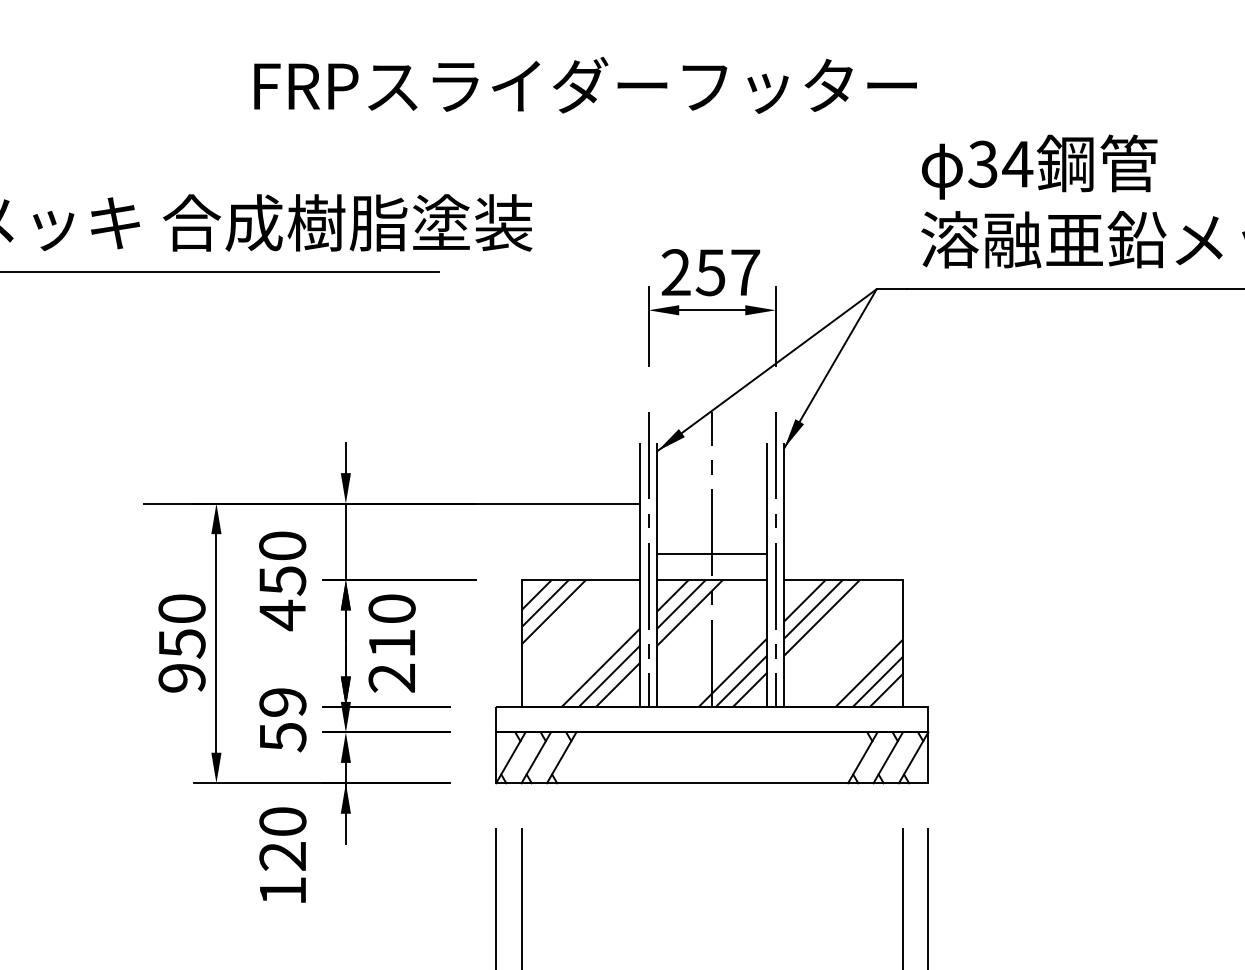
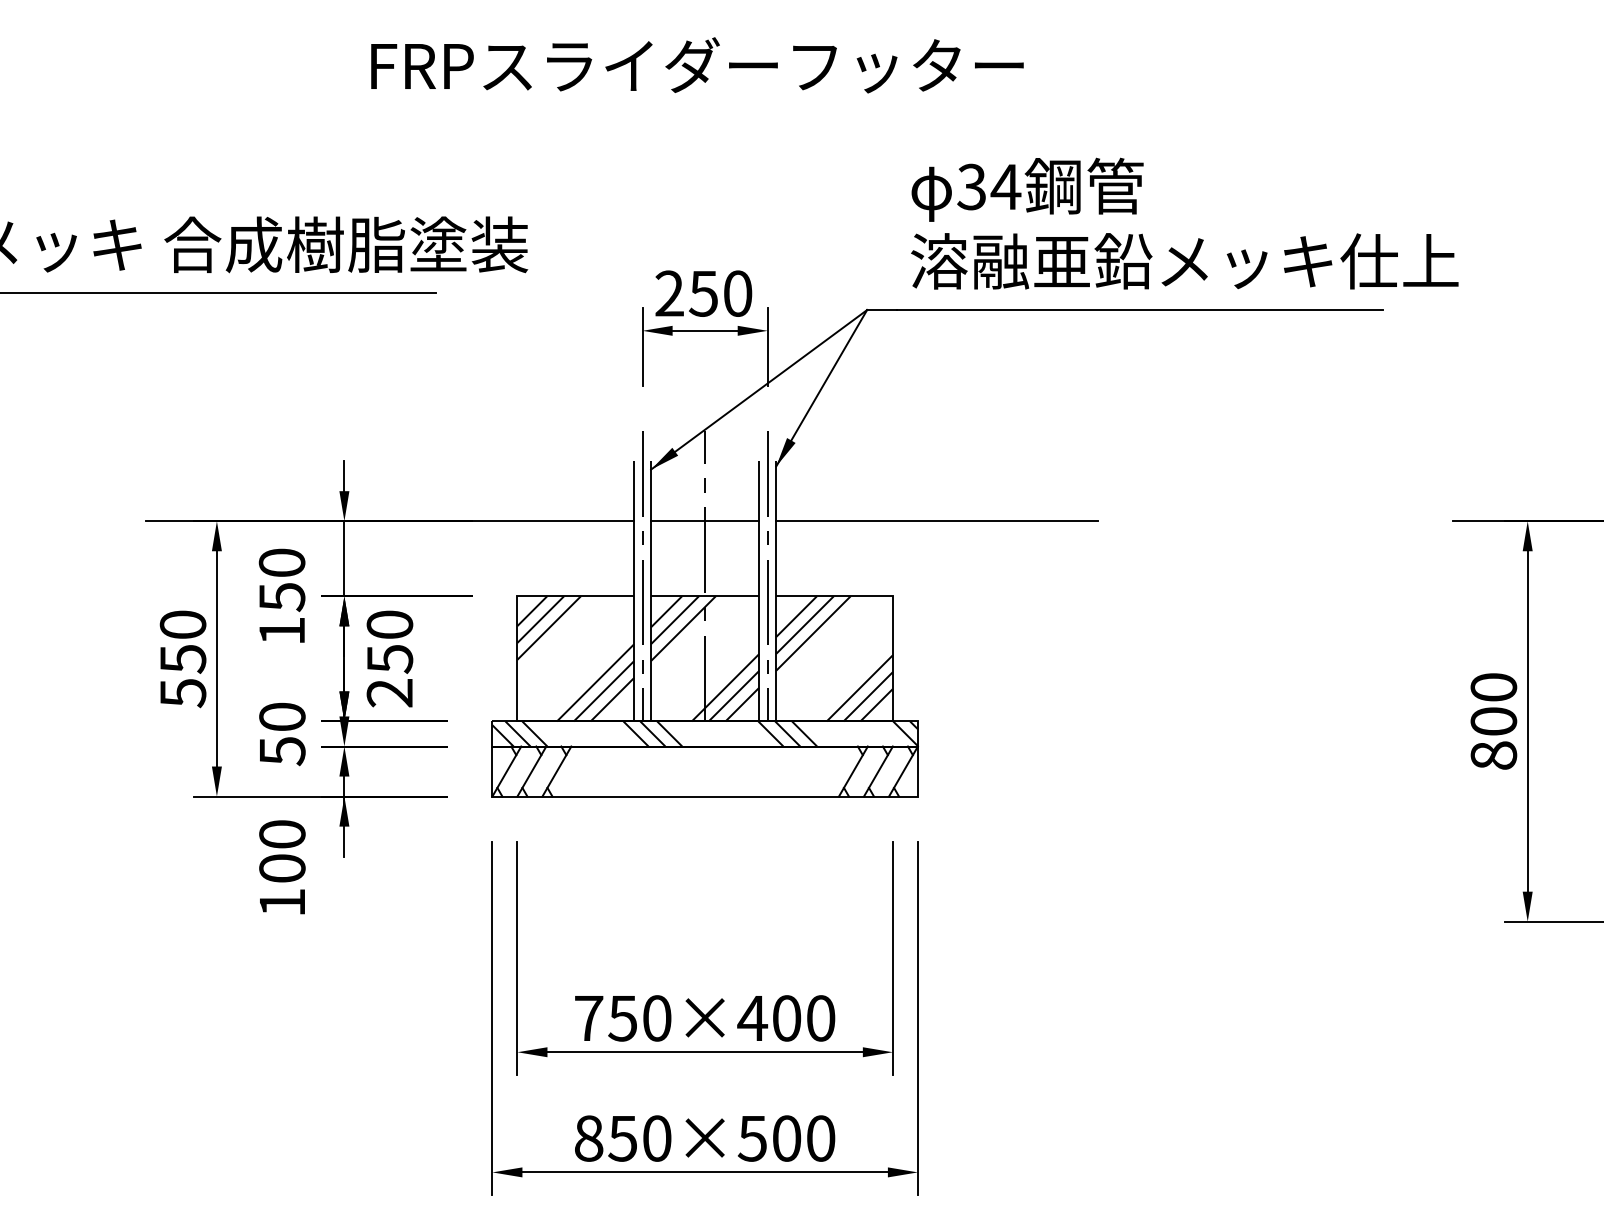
text: (585, 85) -> (697, 65), moved
text: (746, 272) -> (738, 293), 257 -> 250
line: (948, 503) -> (937, 521), added
line: (712, 554) -> (705, 521), moved
text: (282, 615) -> (281, 631), 450 -> 150
text: (392, 644) -> (390, 659), 210 -> 250
text: (181, 678) -> (182, 693), 950 -> 550
text: (283, 701) -> (282, 716), 59 -> 50
hatch: (711, 719) -> (704, 733), added
text: (283, 856) -> (282, 868), 120 -> 100

